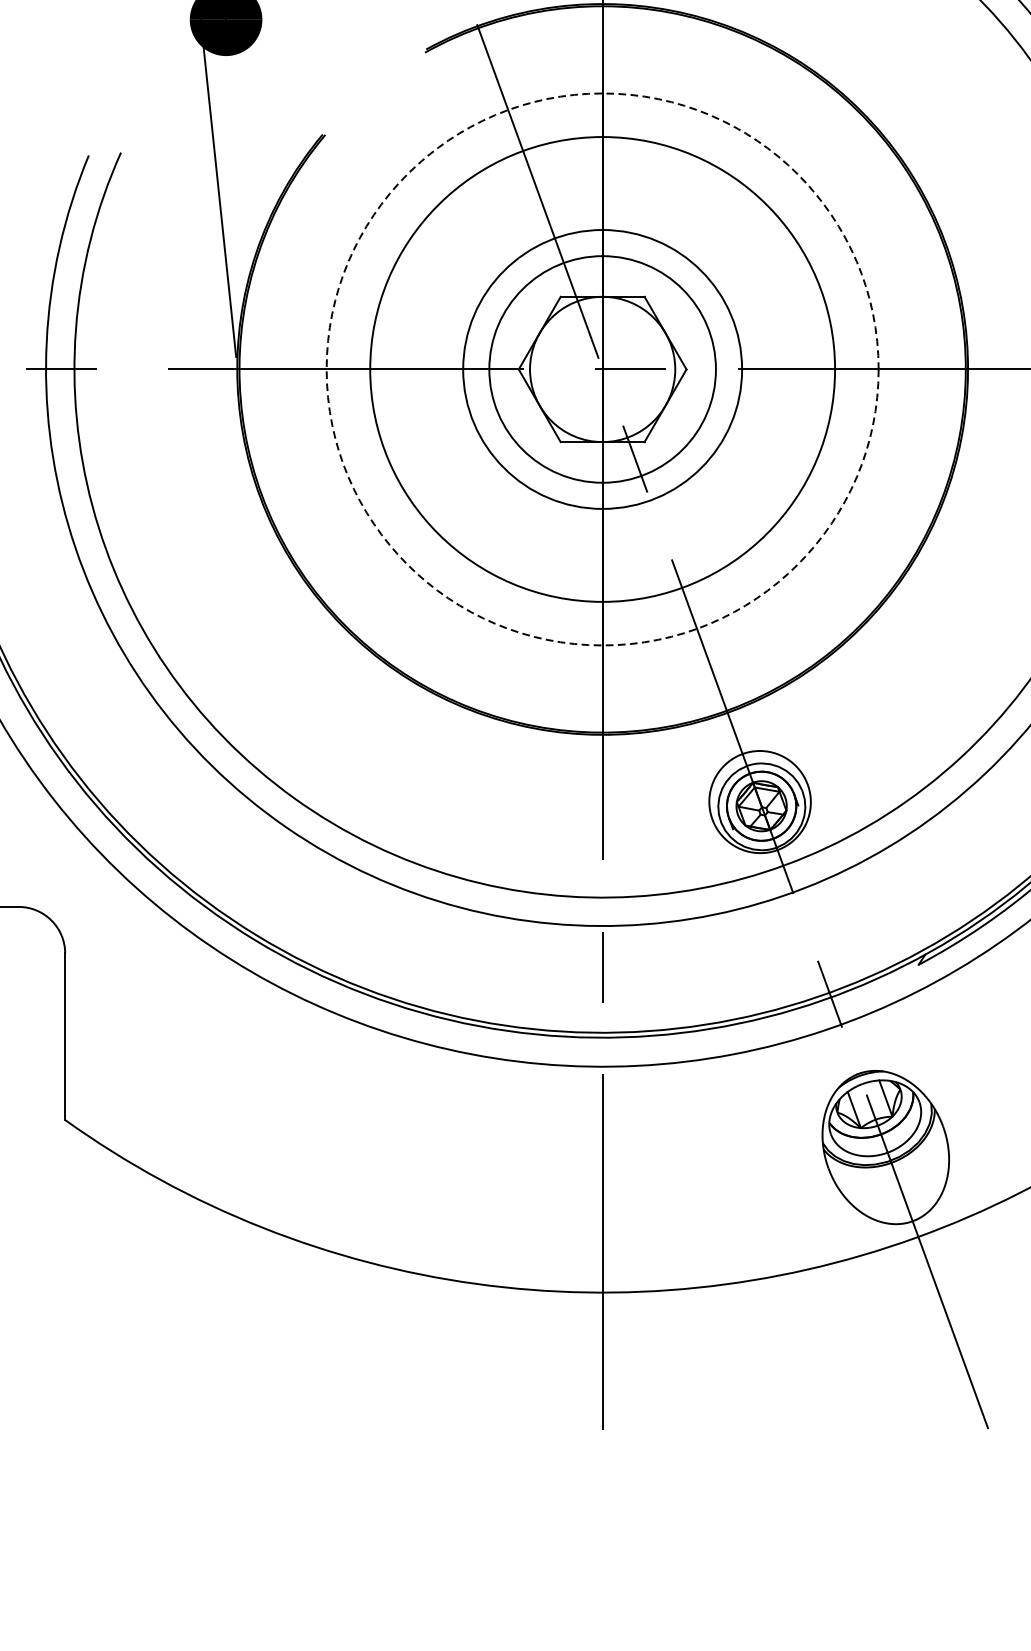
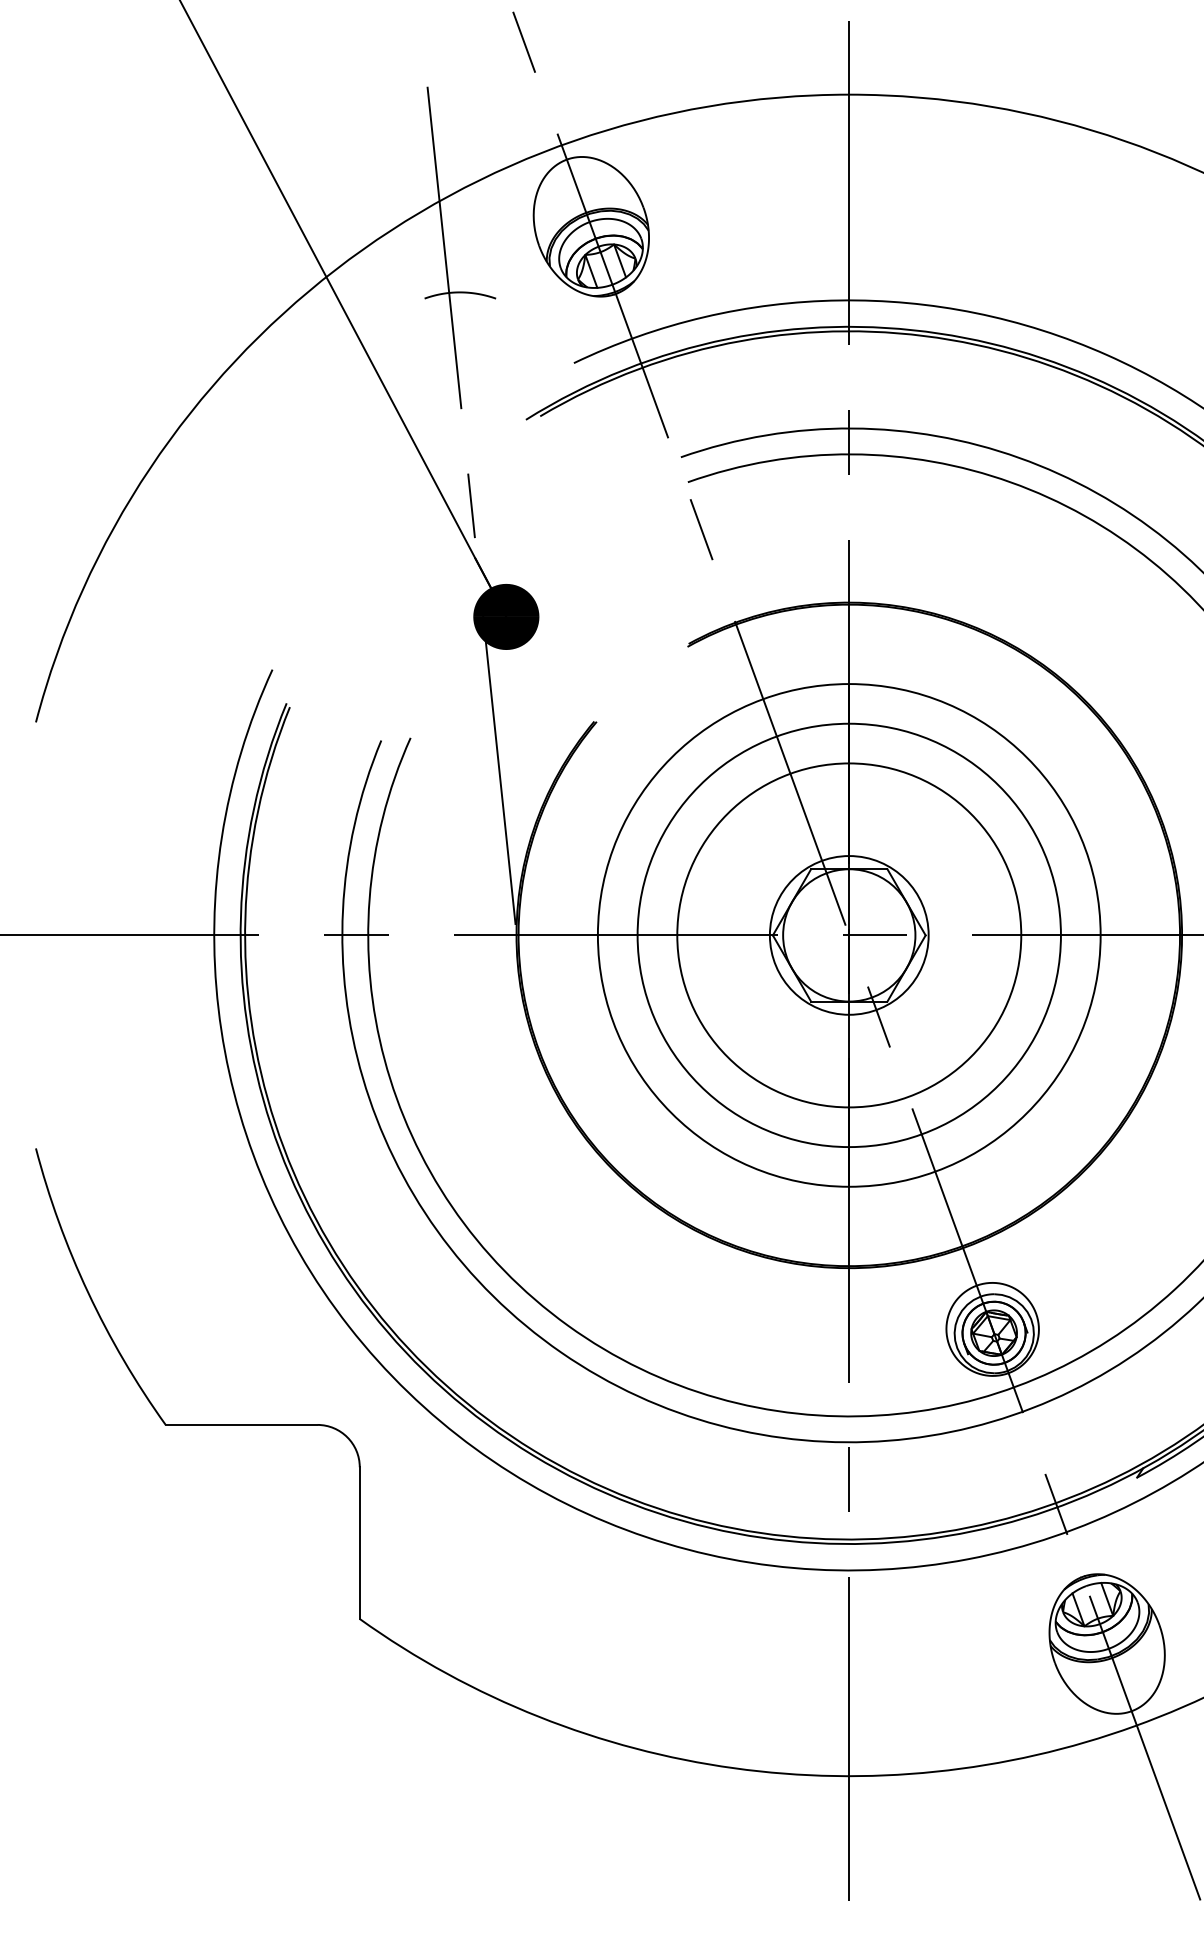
circle: (601, 369) -> (848, 935), dashed -> solid
circle: (601, 369) -> (848, 935), size x0.62
circle: (602, 369) -> (849, 935), size x1.67

